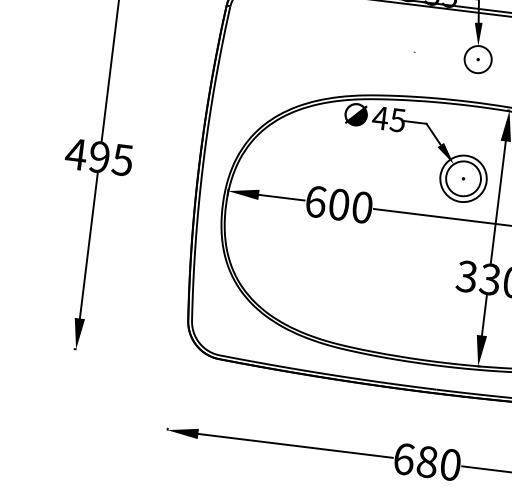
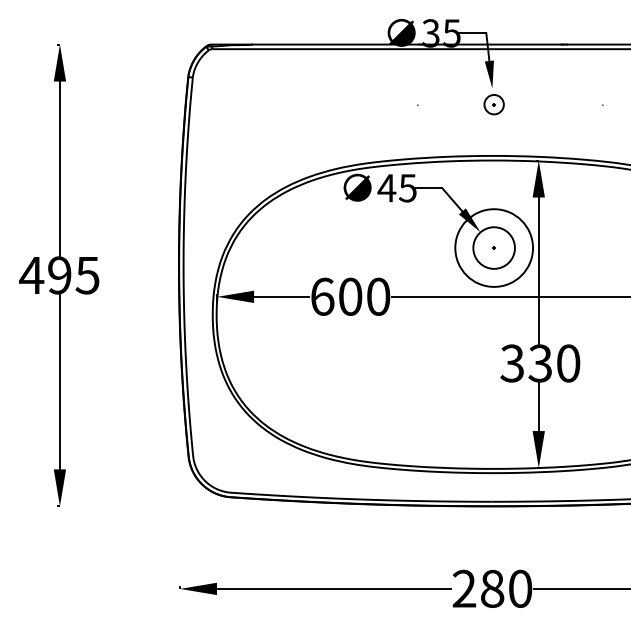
circle: (477, 59) -> (493, 104), size x0.6
circle: (463, 178) -> (493, 247), size x1.4
text: (404, 458) -> (464, 588), 680 -> 280

